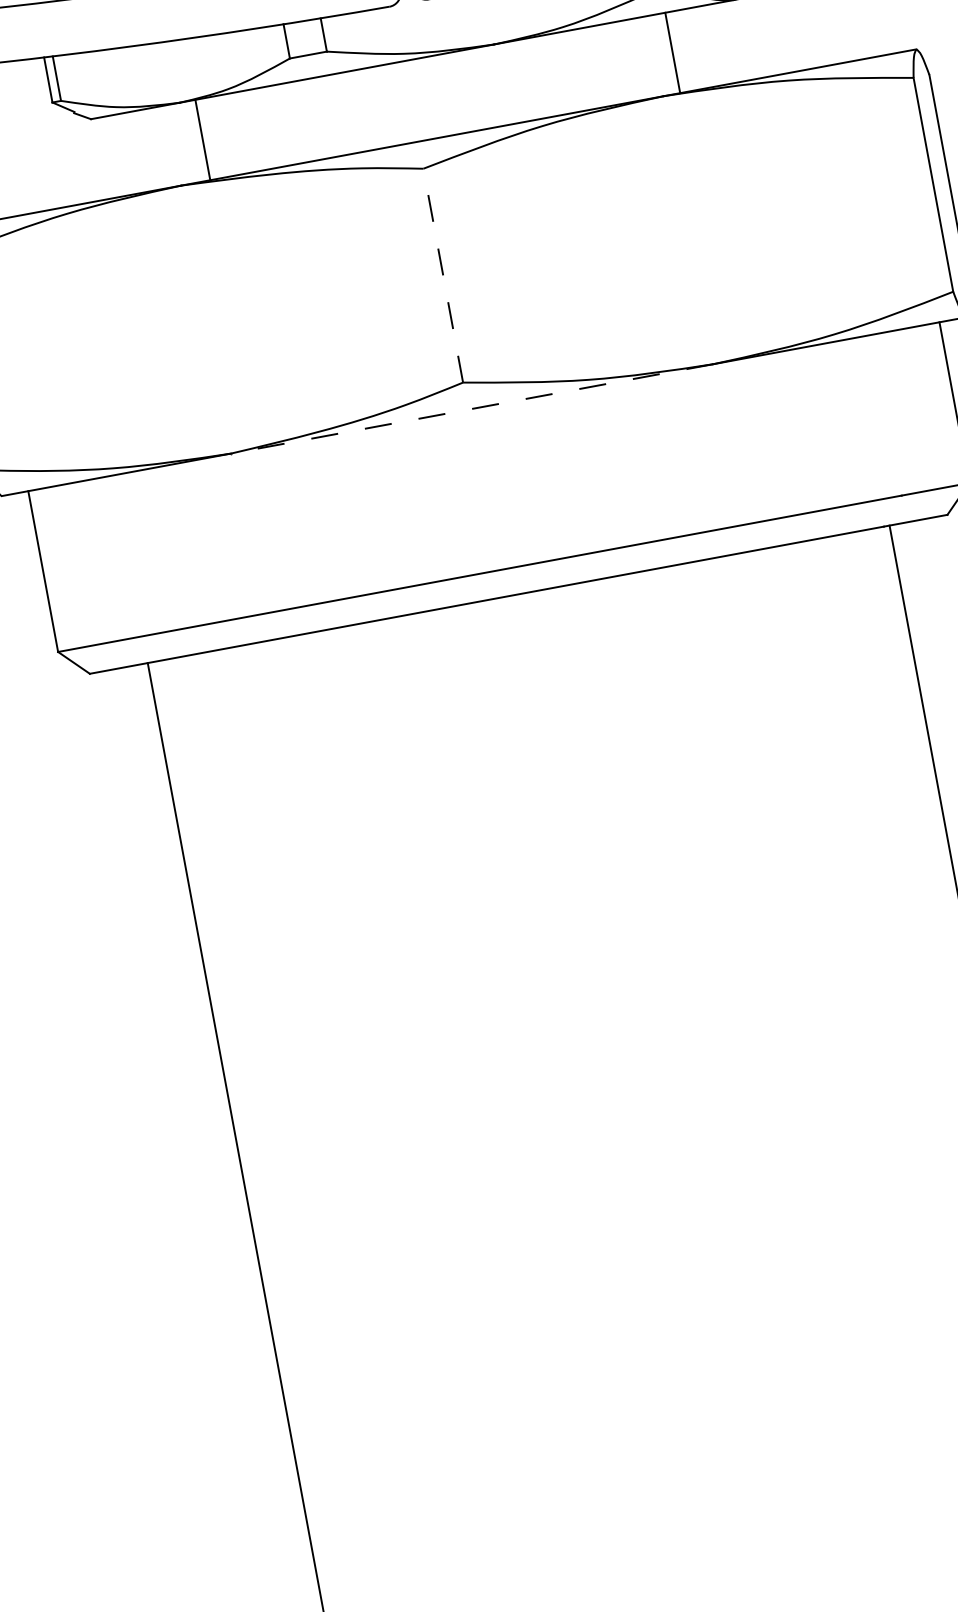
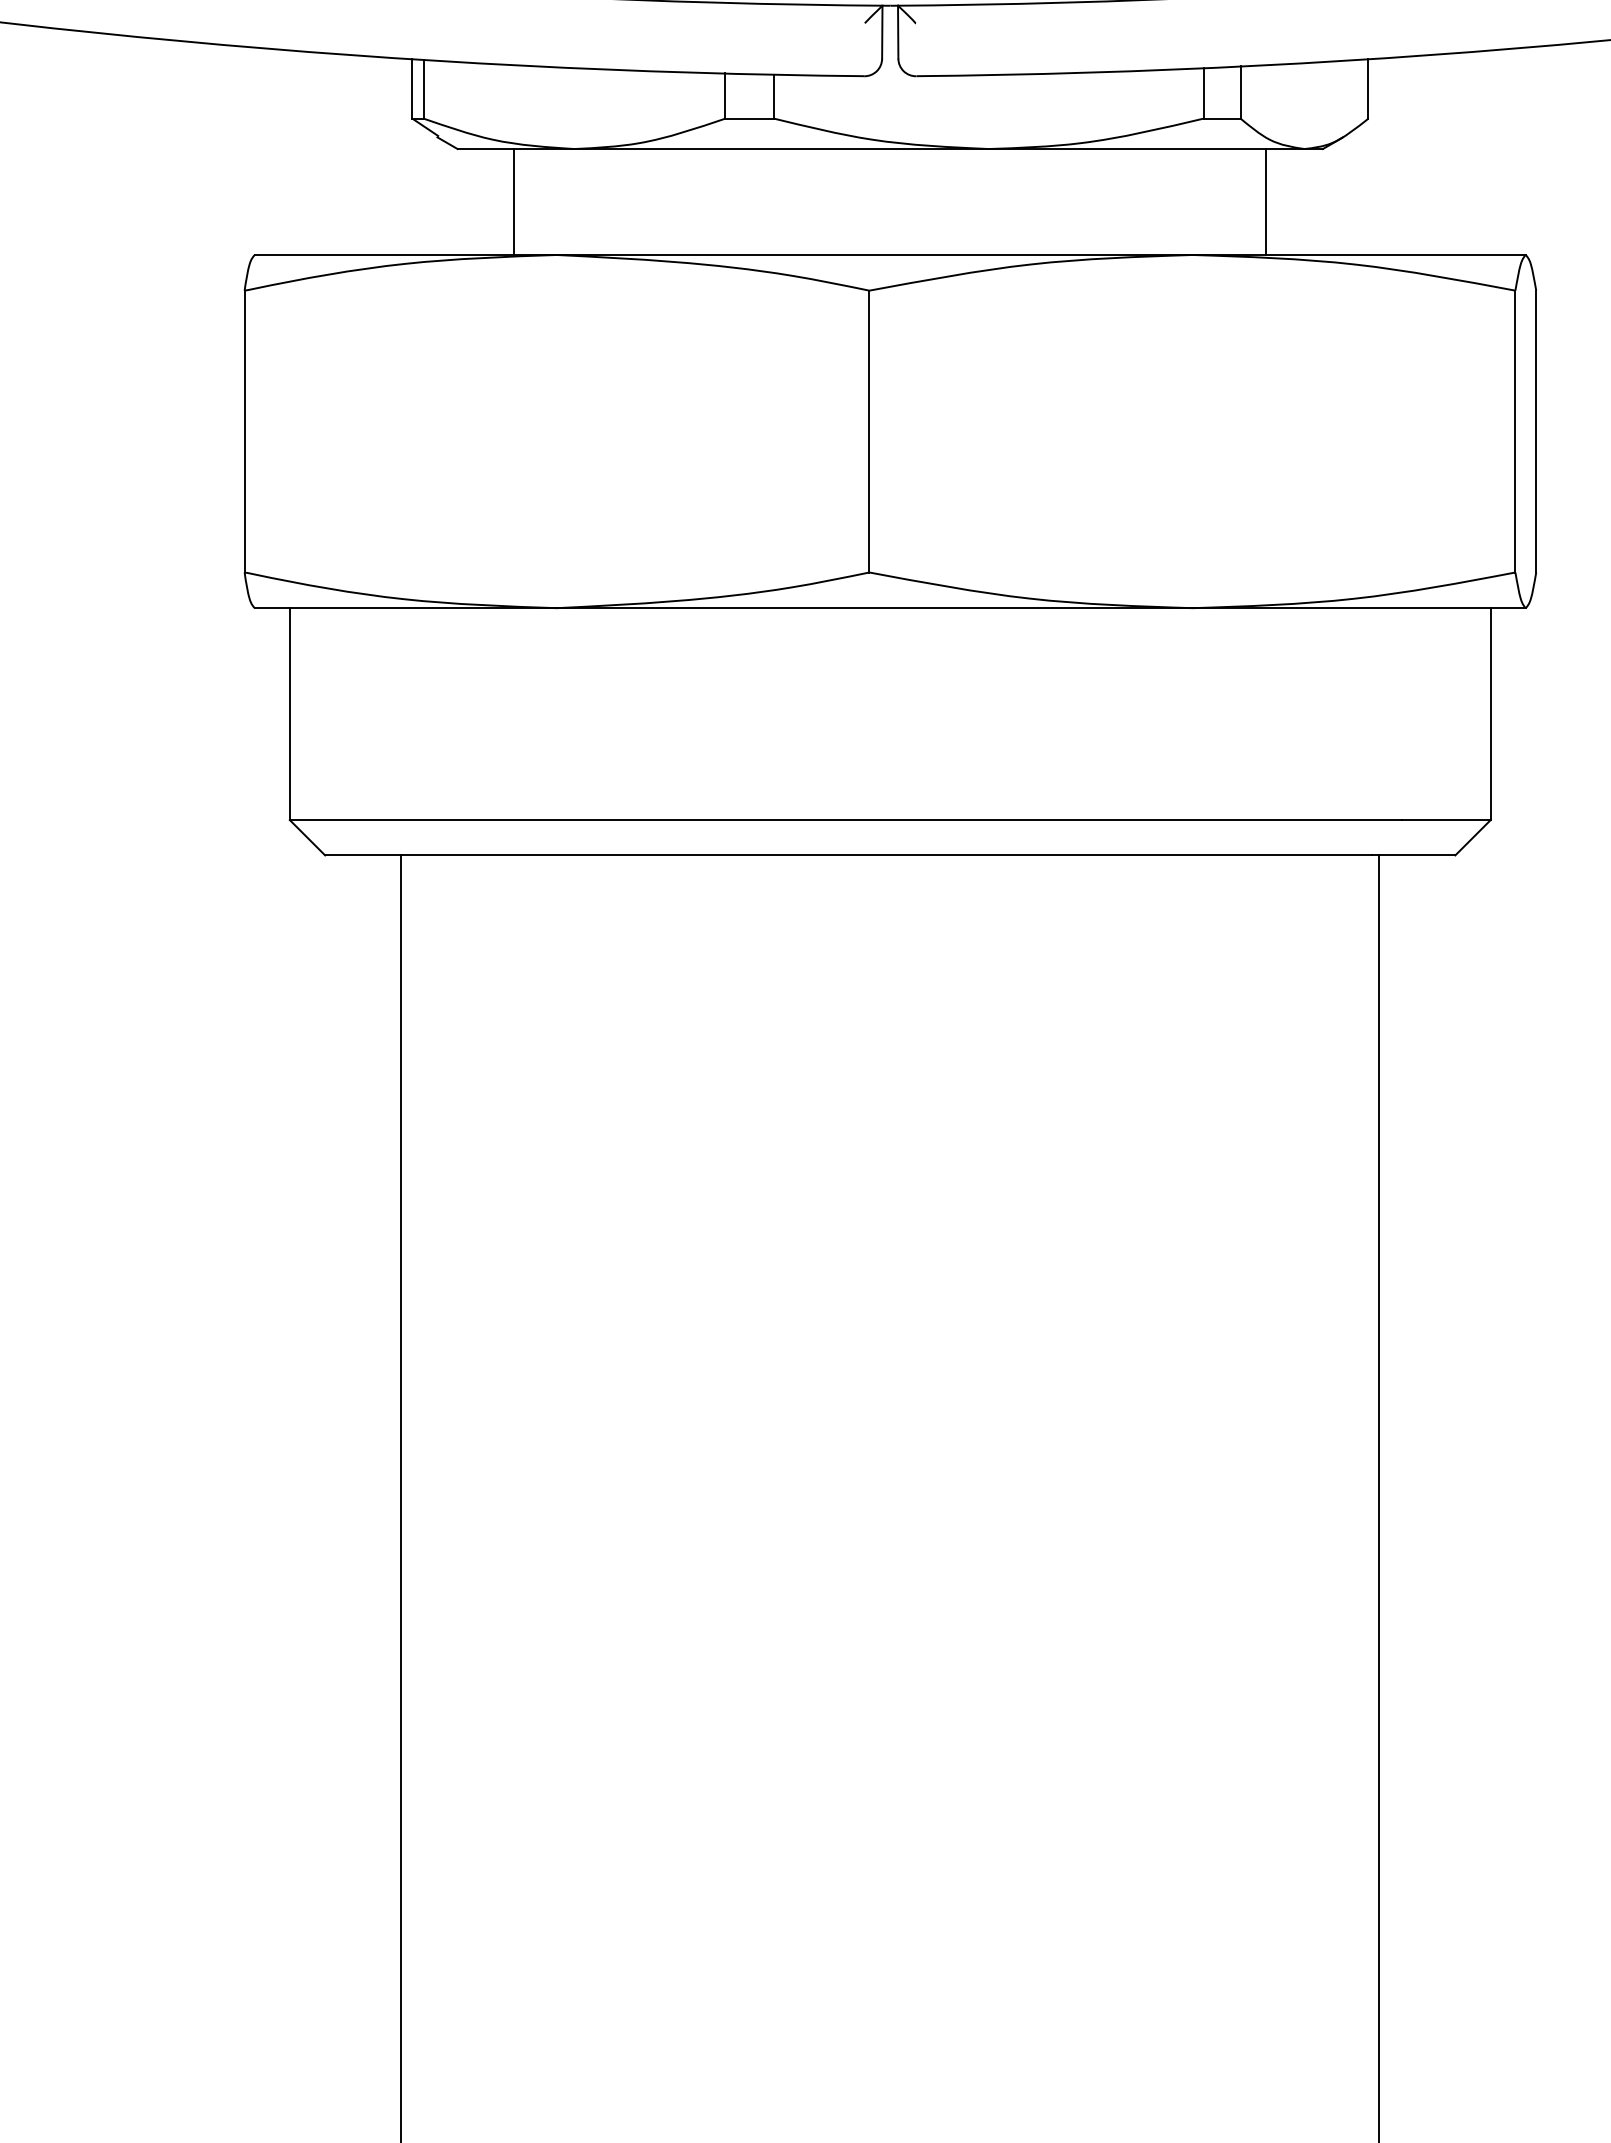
line: (672, 52) -> (1266, 201), moved
line: (203, 139) -> (514, 201), moved
line: (443, 275) -> (869, 431), dashed -> solid
line: (471, 409) -> (874, 608), dashed -> solid

